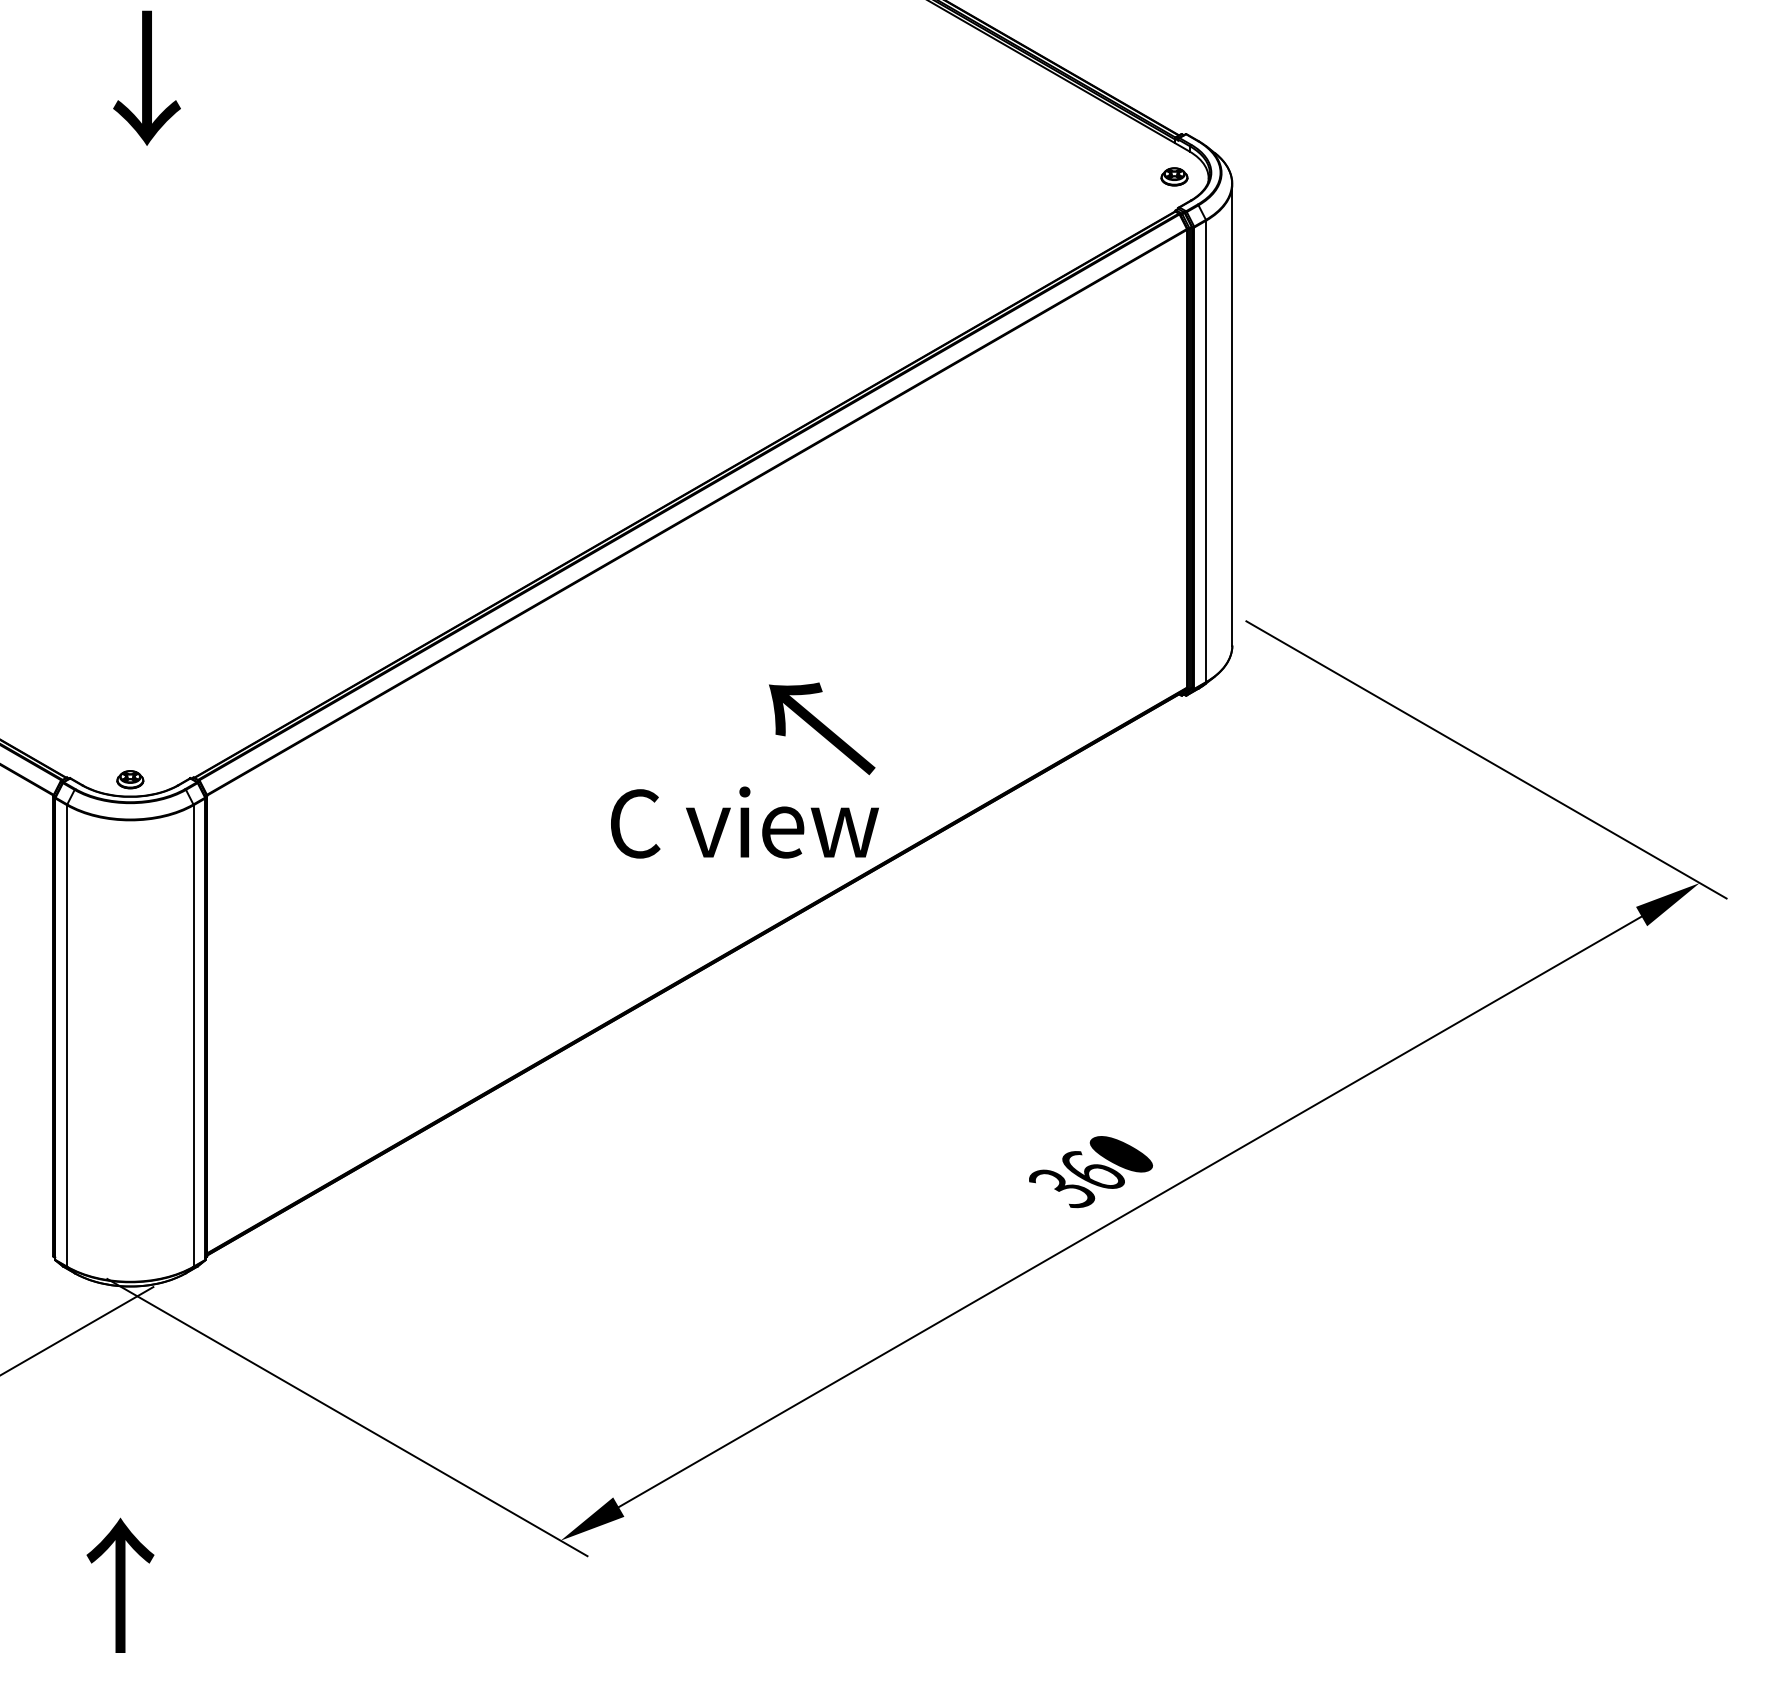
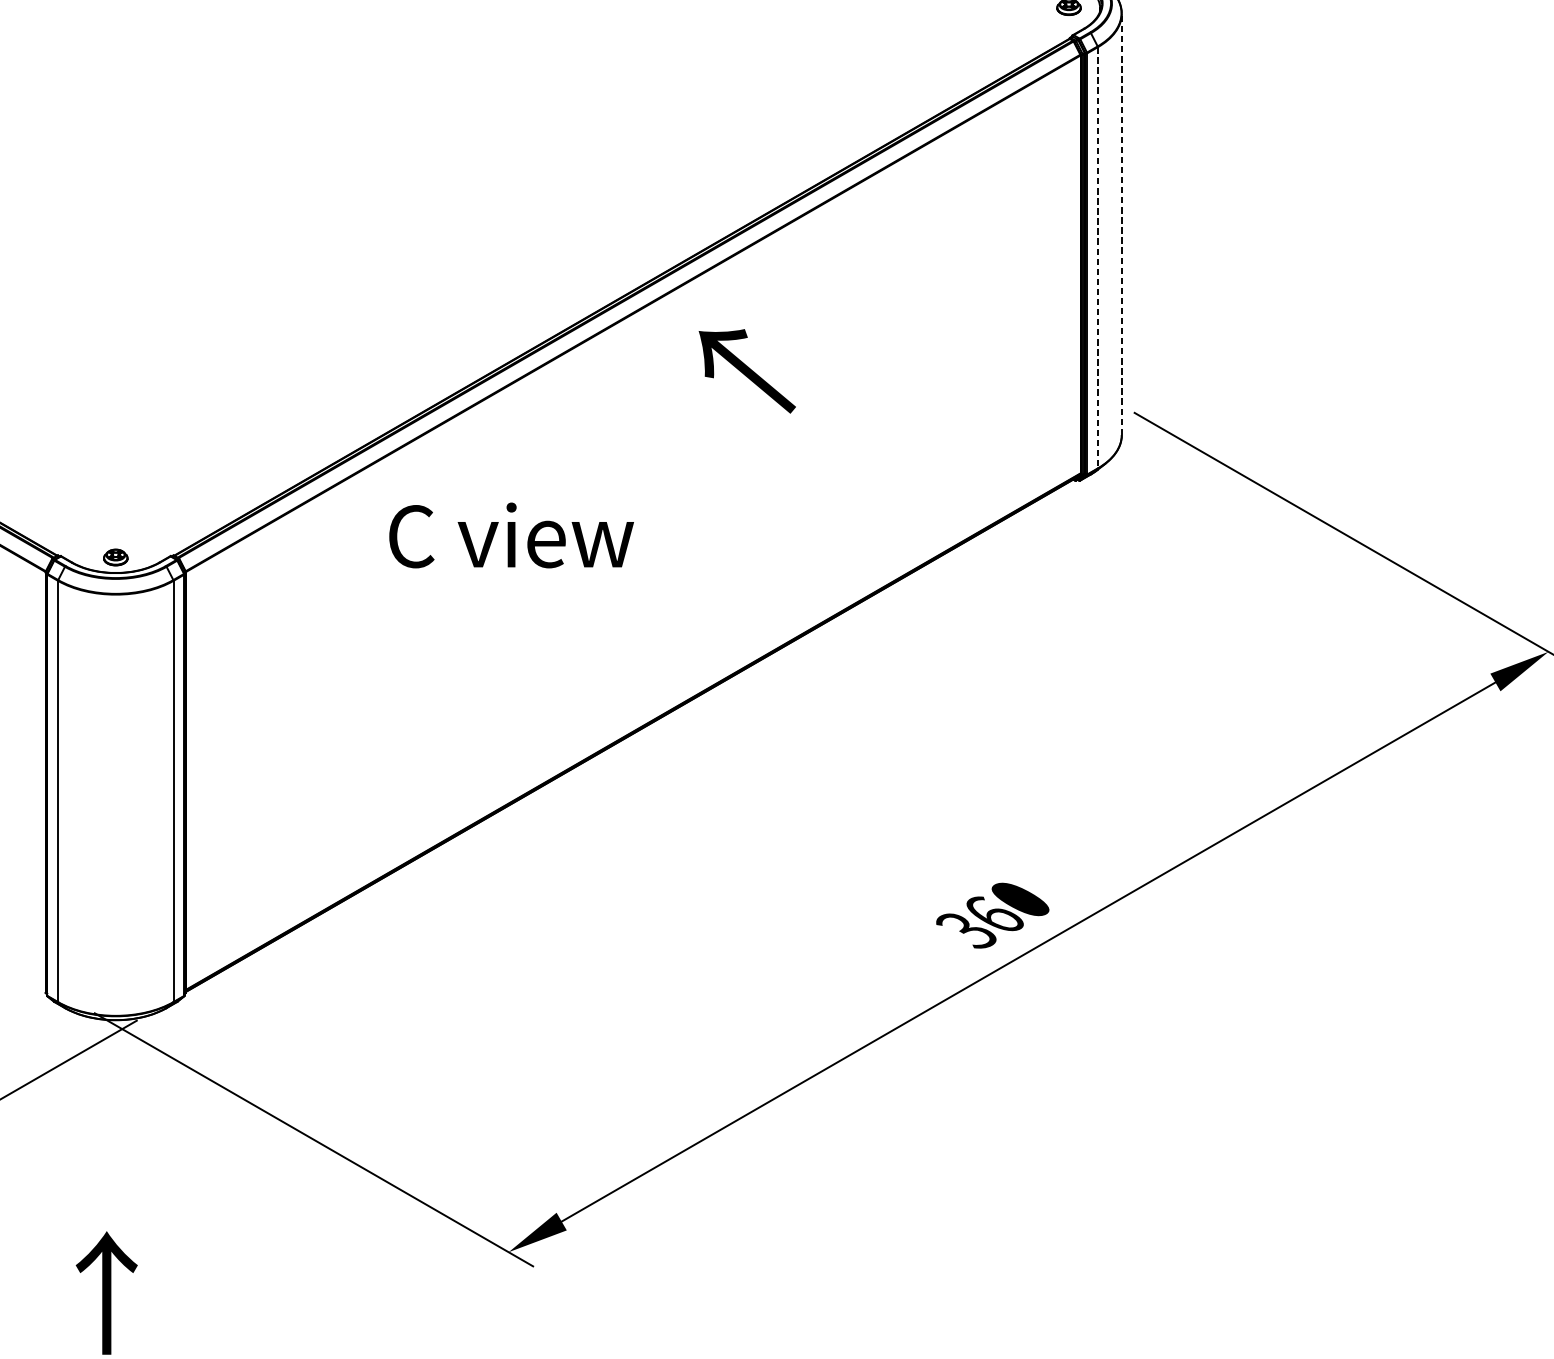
line: (1232, 414) -> (1121, 224), solid -> dashed
line: (1206, 451) -> (1098, 257), solid -> dashed
text: (822, 728) -> (747, 371), moved
text: (744, 822) -> (511, 535), moved

